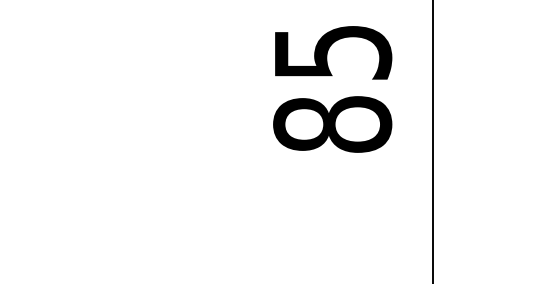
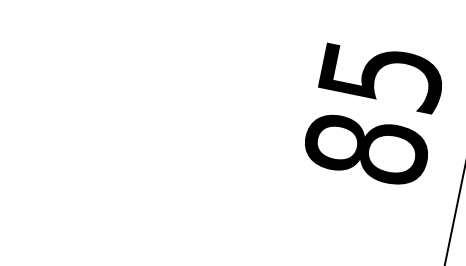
text: (332, 89) -> (373, 113), moved

